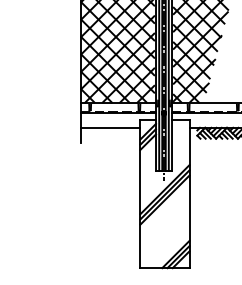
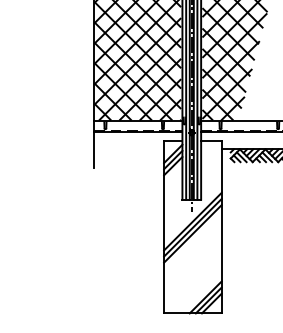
line: (110, 127) -> (129, 148), removed

